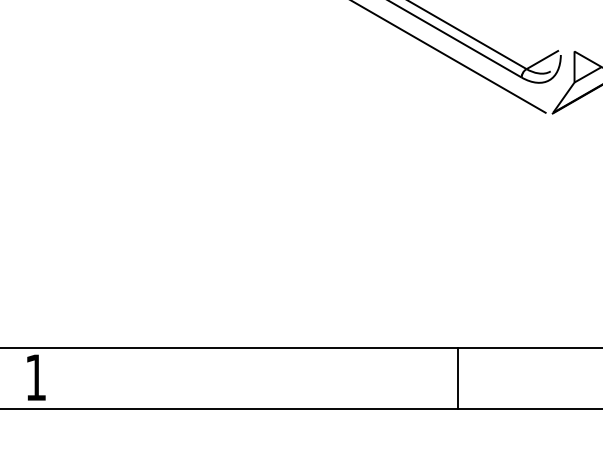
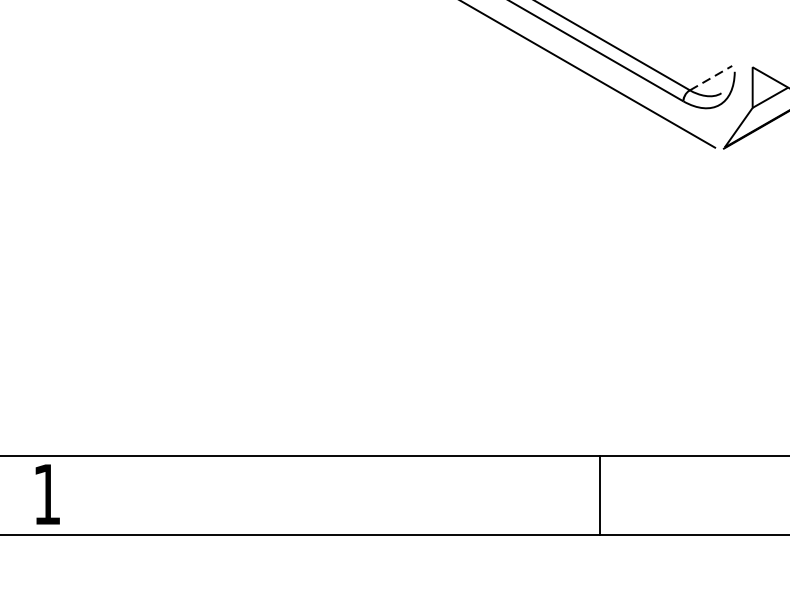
line: (542, 59) -> (710, 77), solid -> dashed

